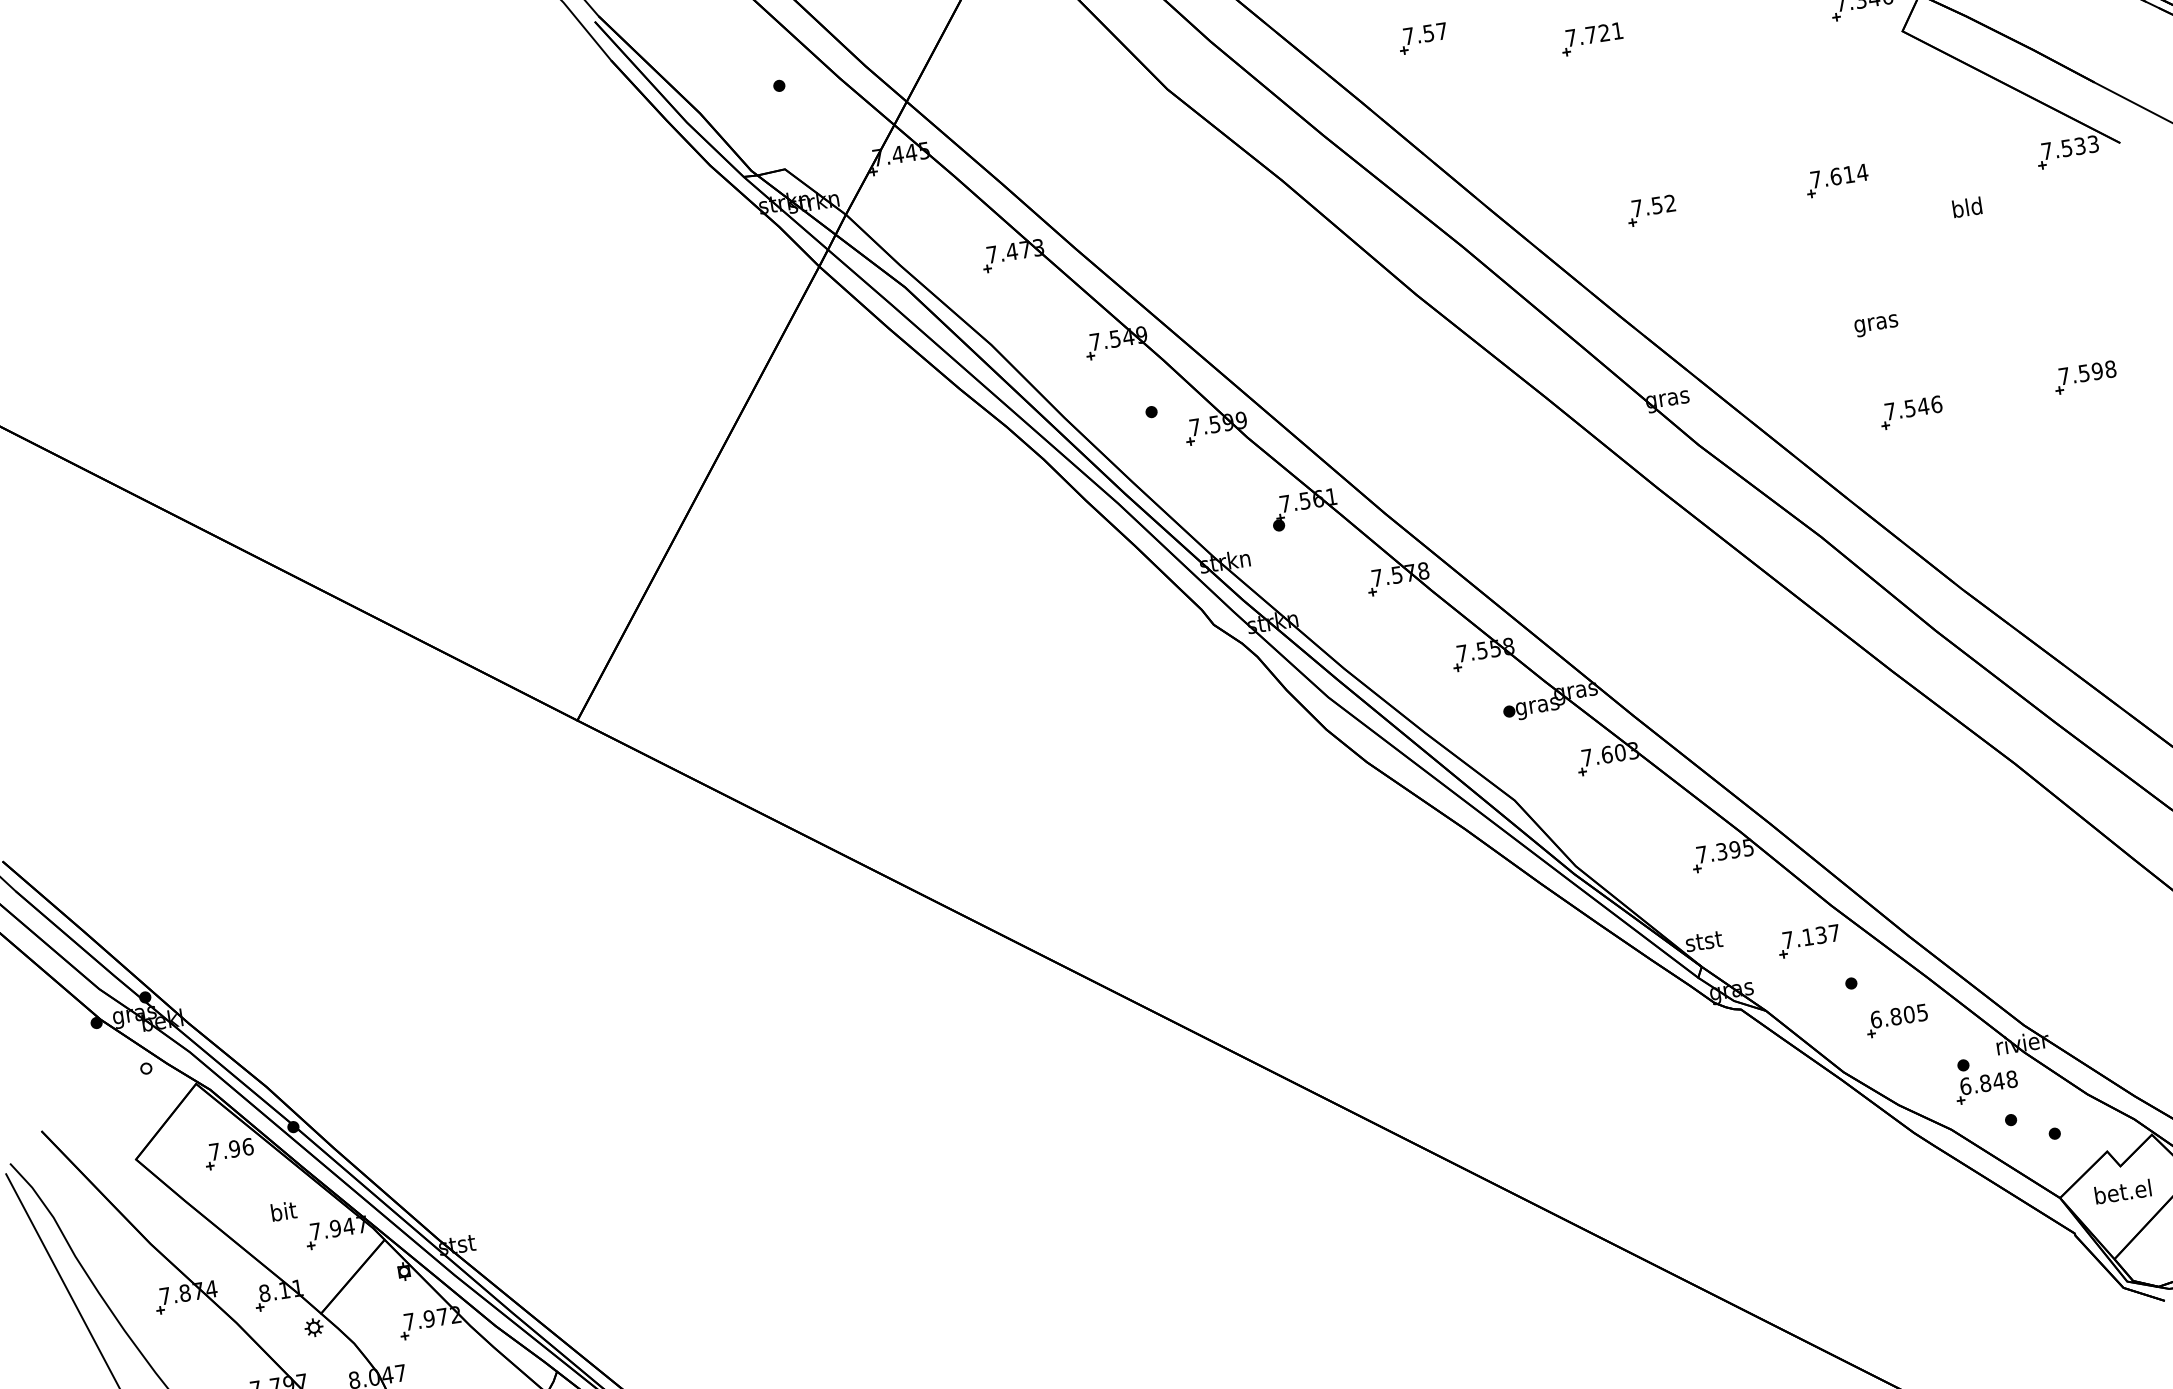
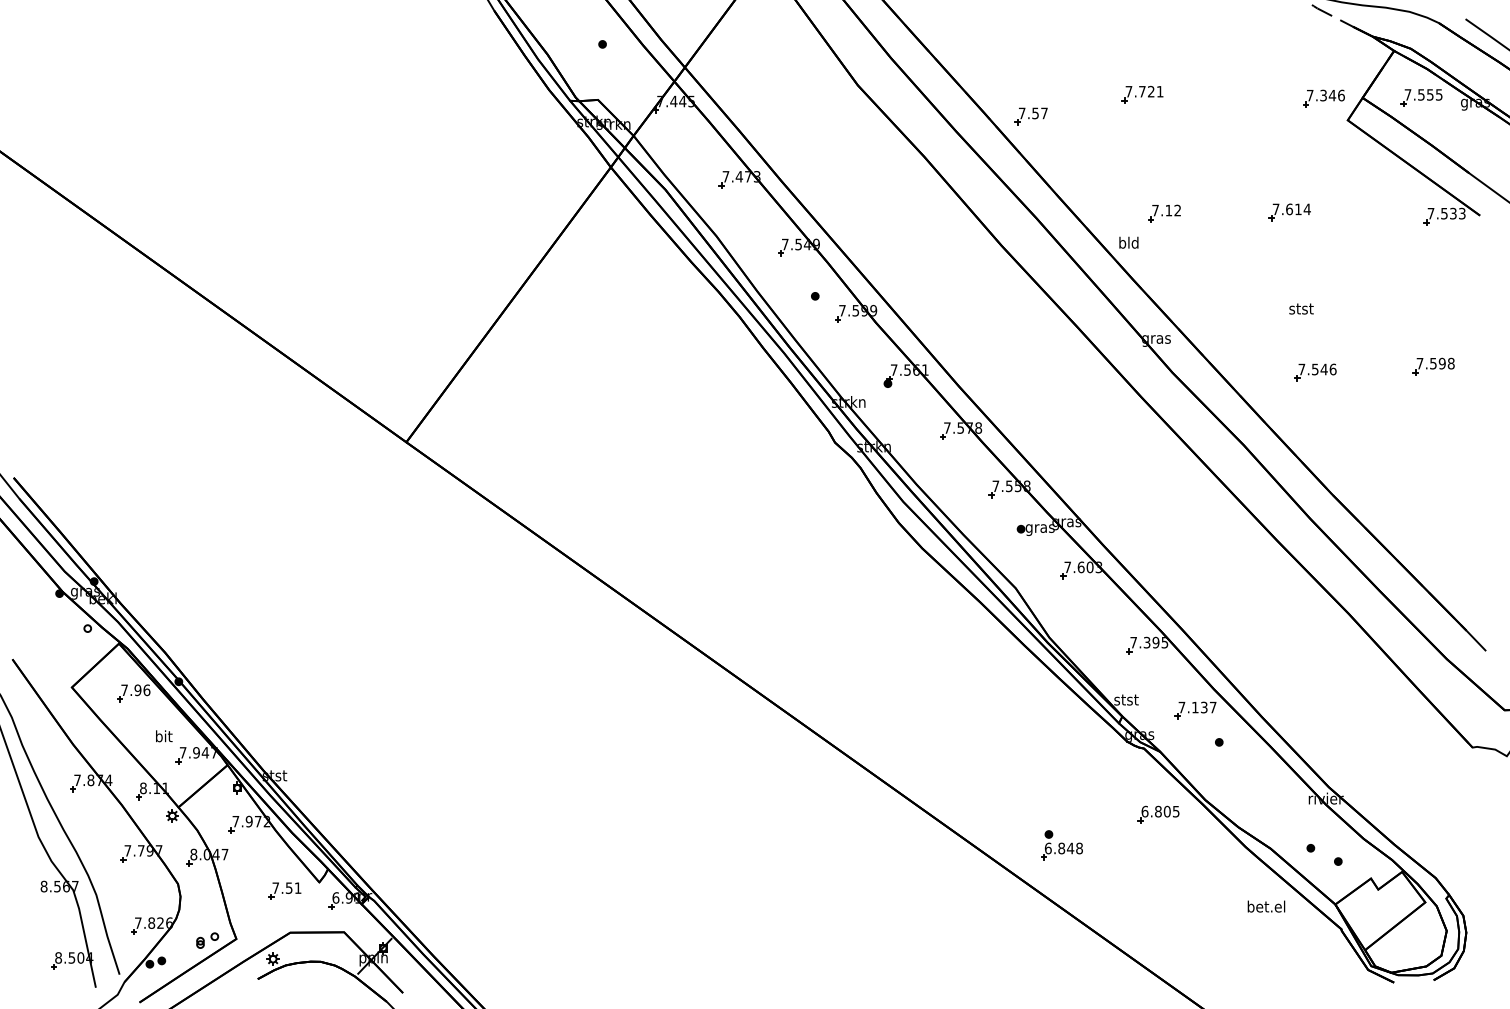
part: (1421, 38) -> (1030, 116), moved
text: (1656, 205) -> (1168, 210), 7.52 -> 7.12
text: (1966, 207) -> (1128, 242), moved
text: (1874, 324) -> (1300, 310), gras -> stst
part: (1896, 1020) -> (1158, 814), moved
part: (1984, 1078) -> (1061, 845), moved
text: (2123, 1191) -> (1266, 906), moved

